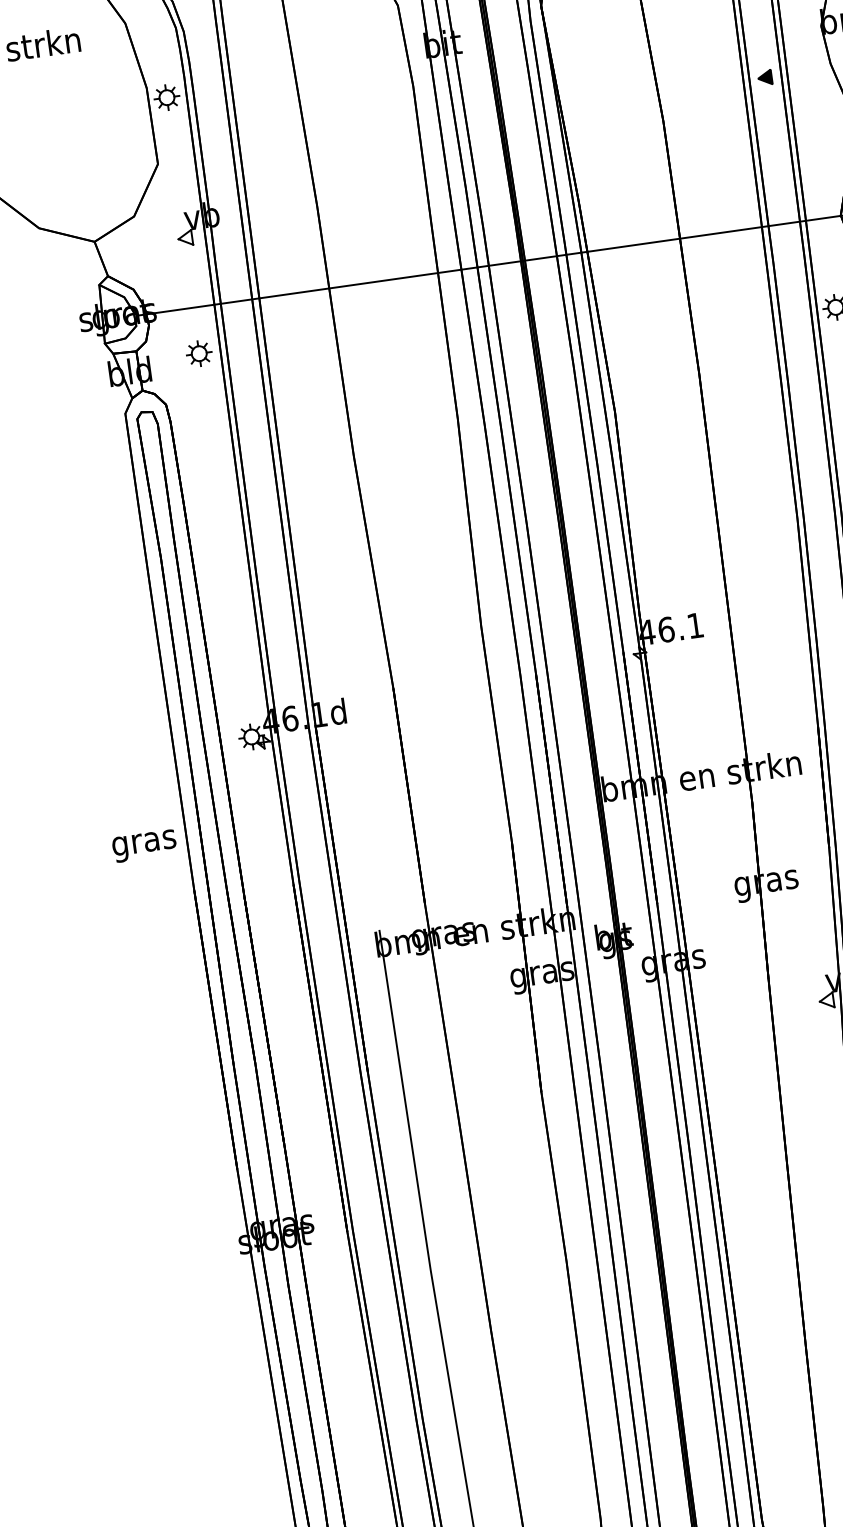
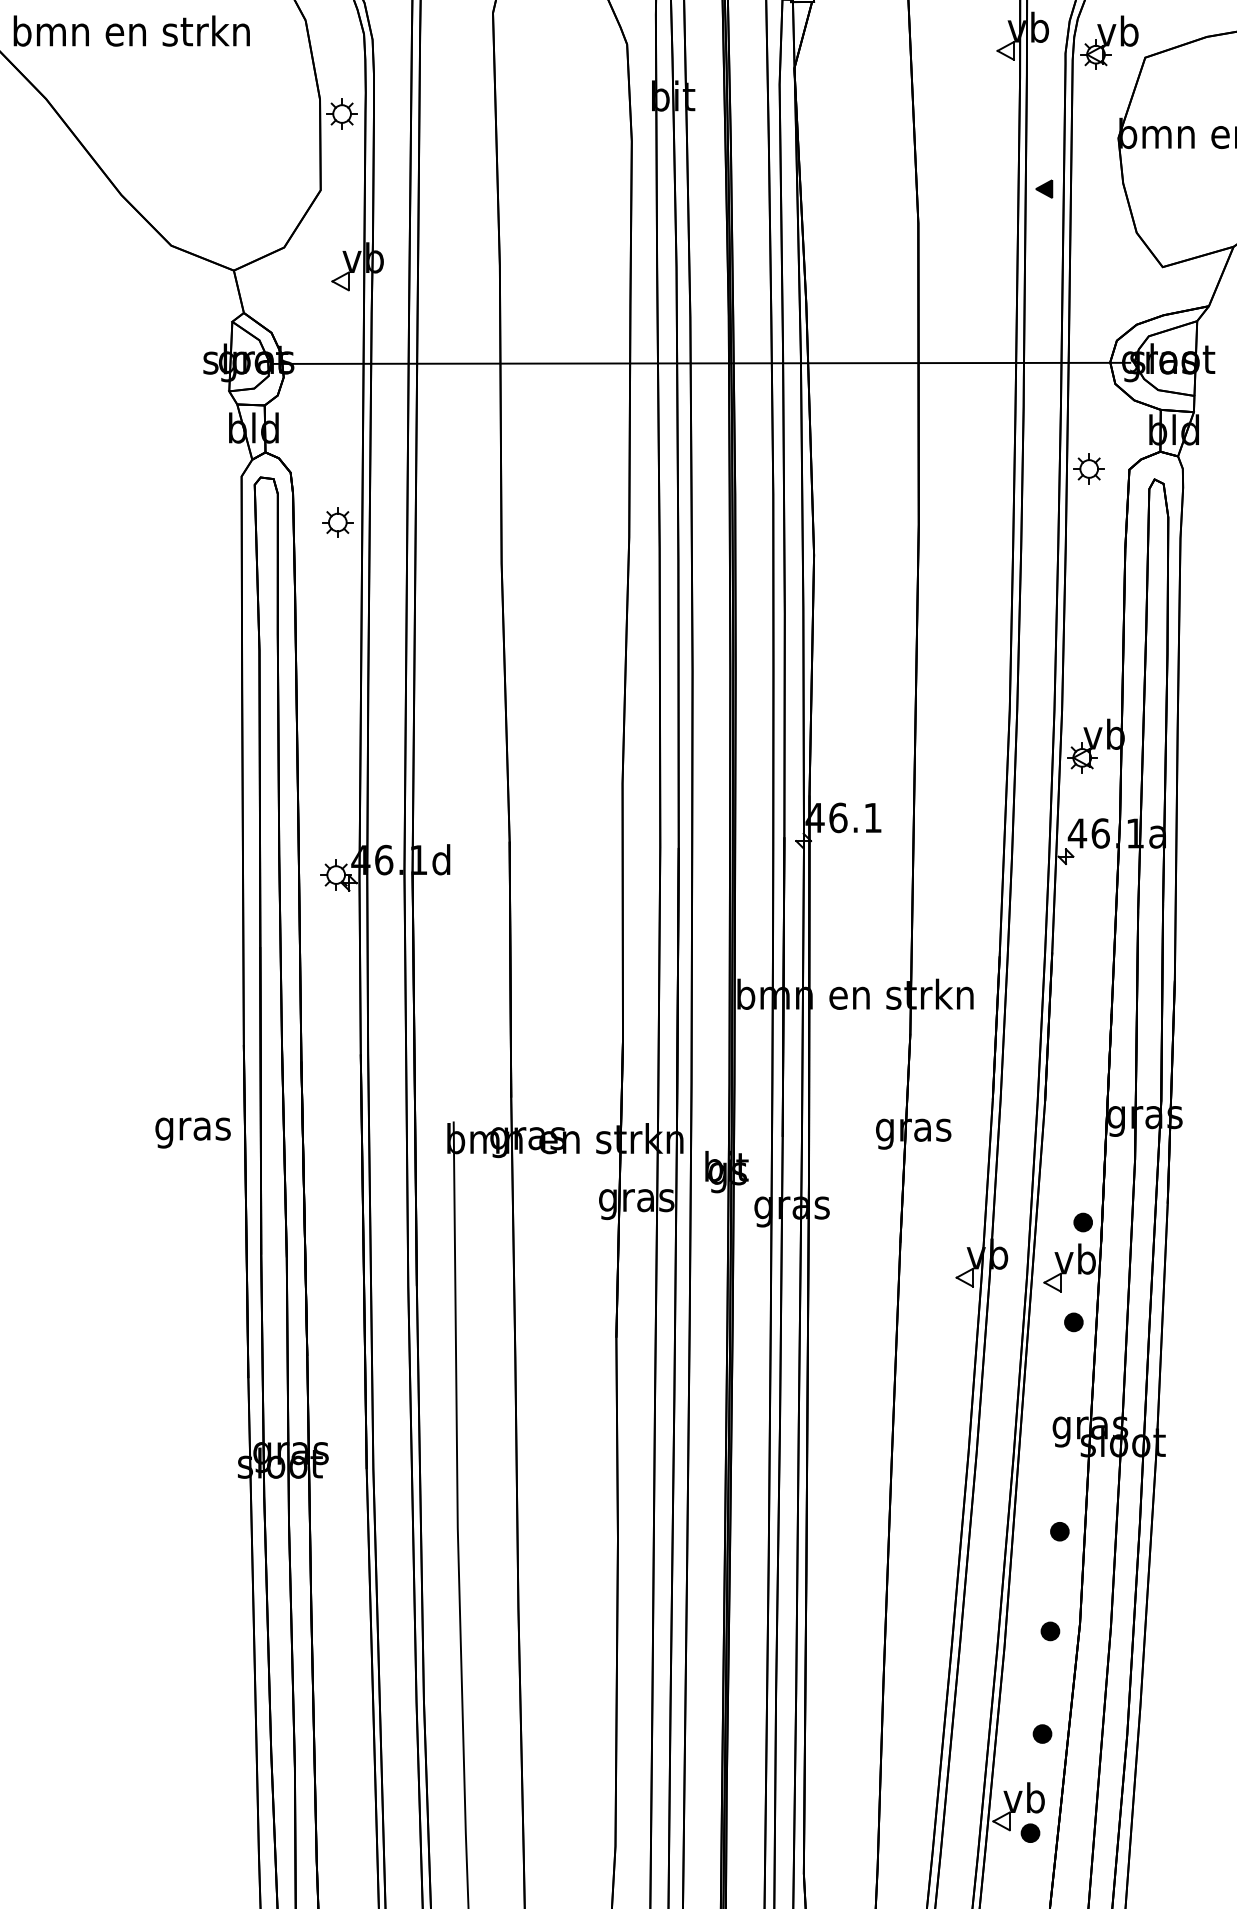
part: (198, 353) -> (337, 522), moved
text: (144, 845) -> (192, 1132), moved

